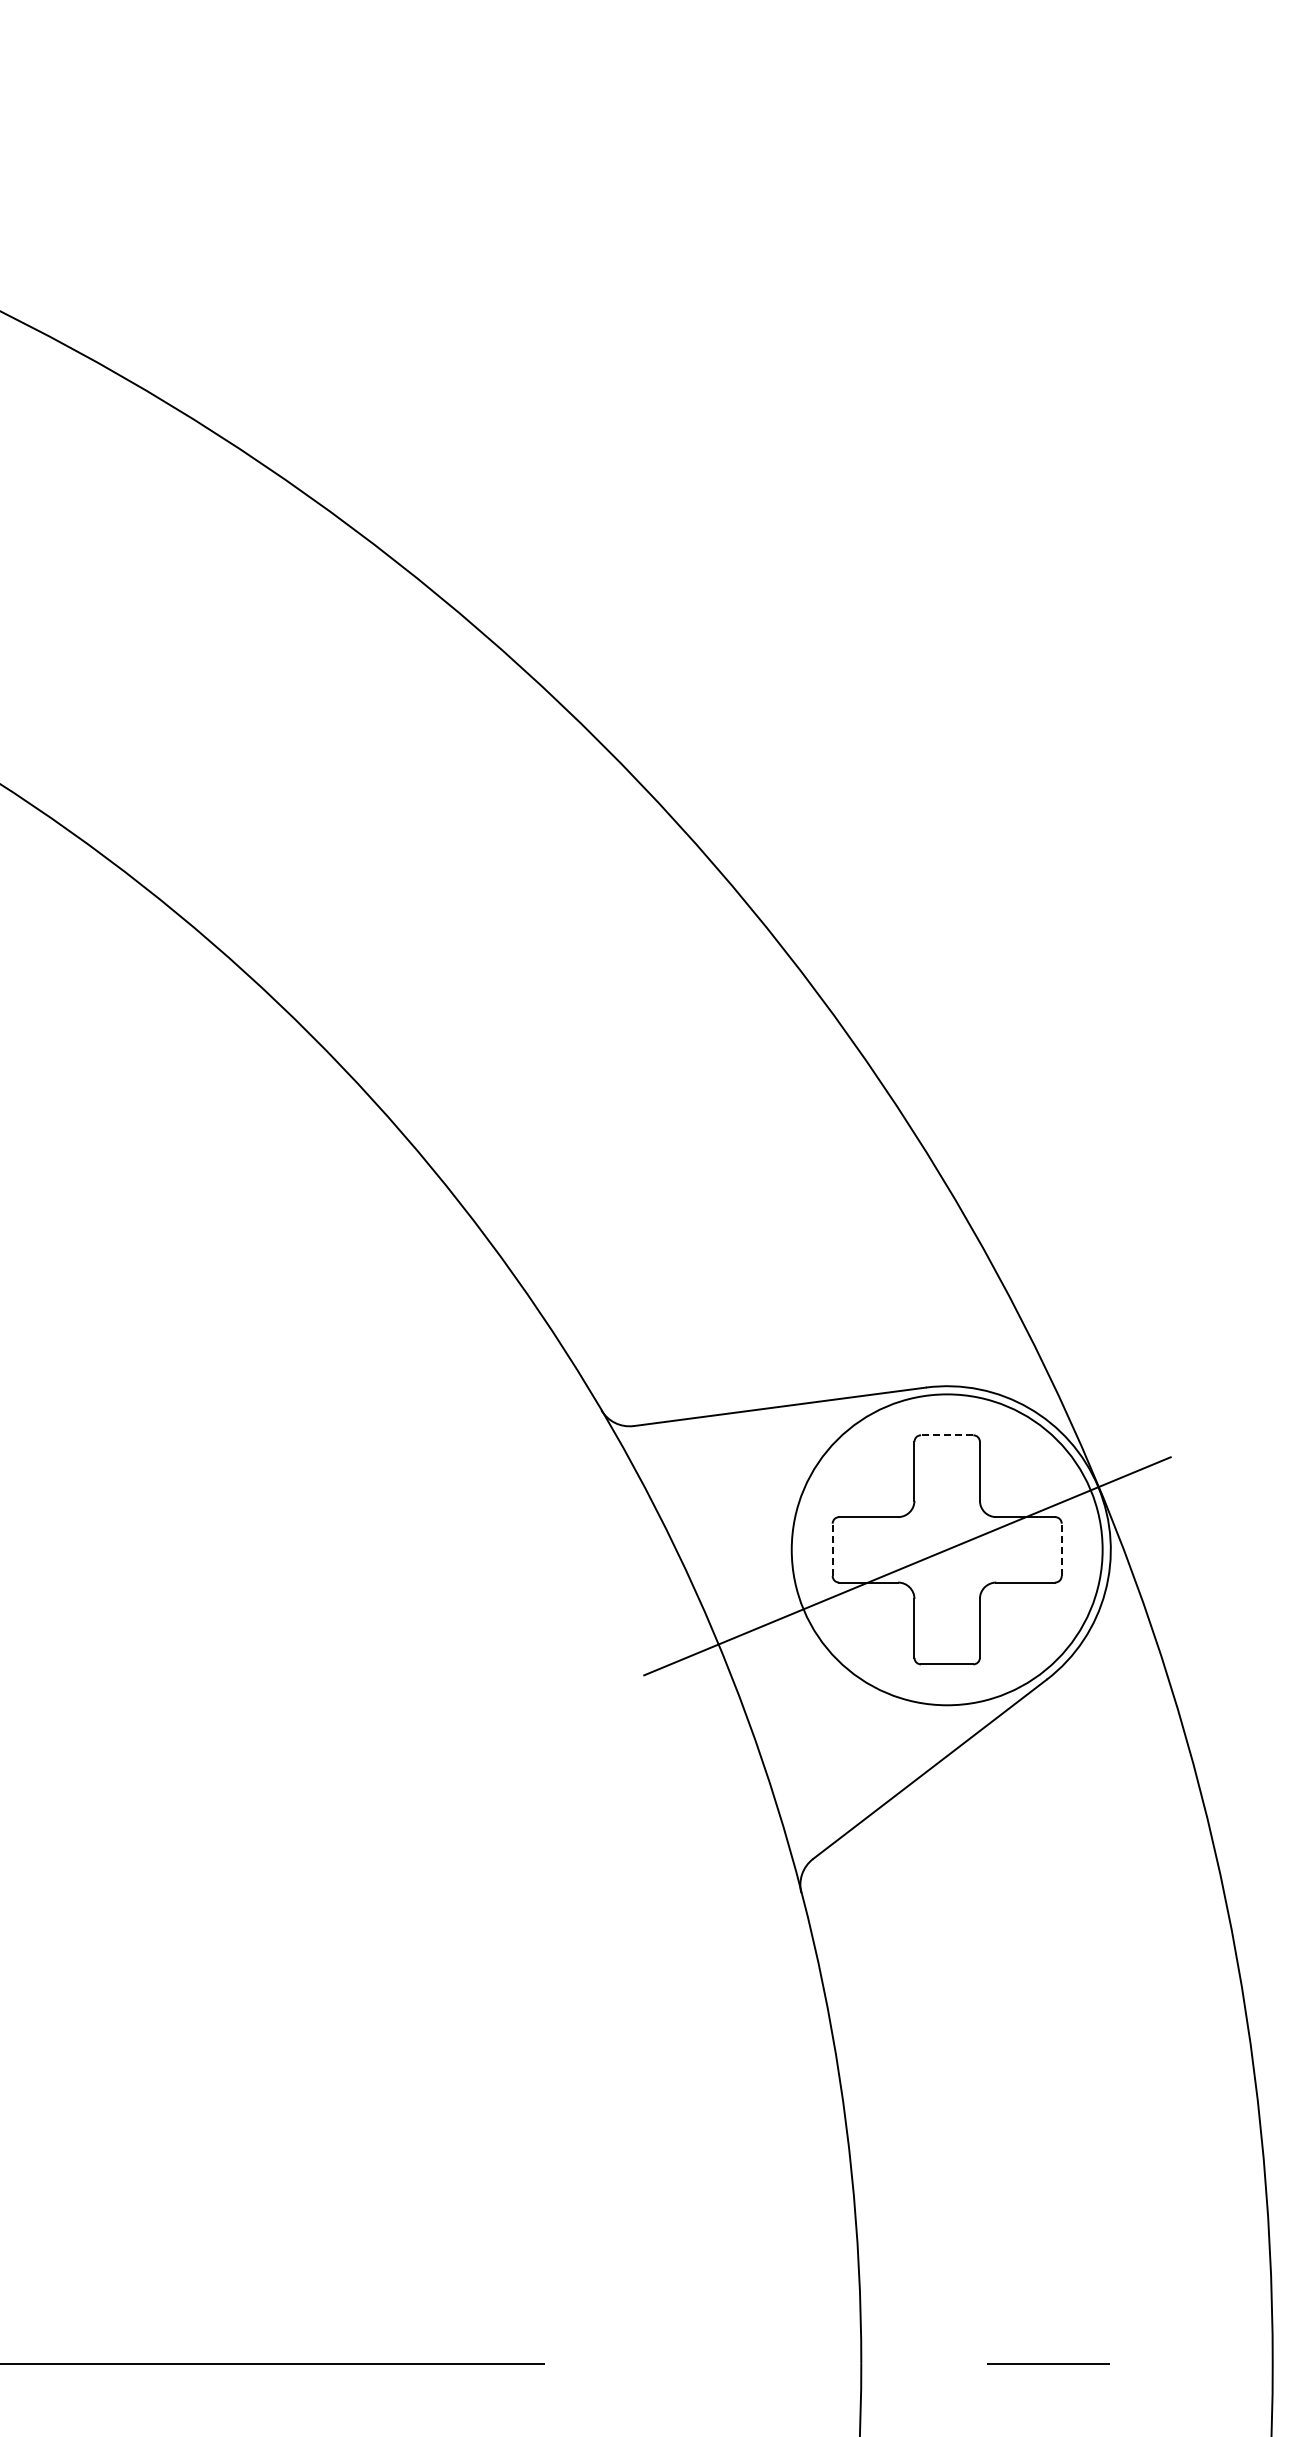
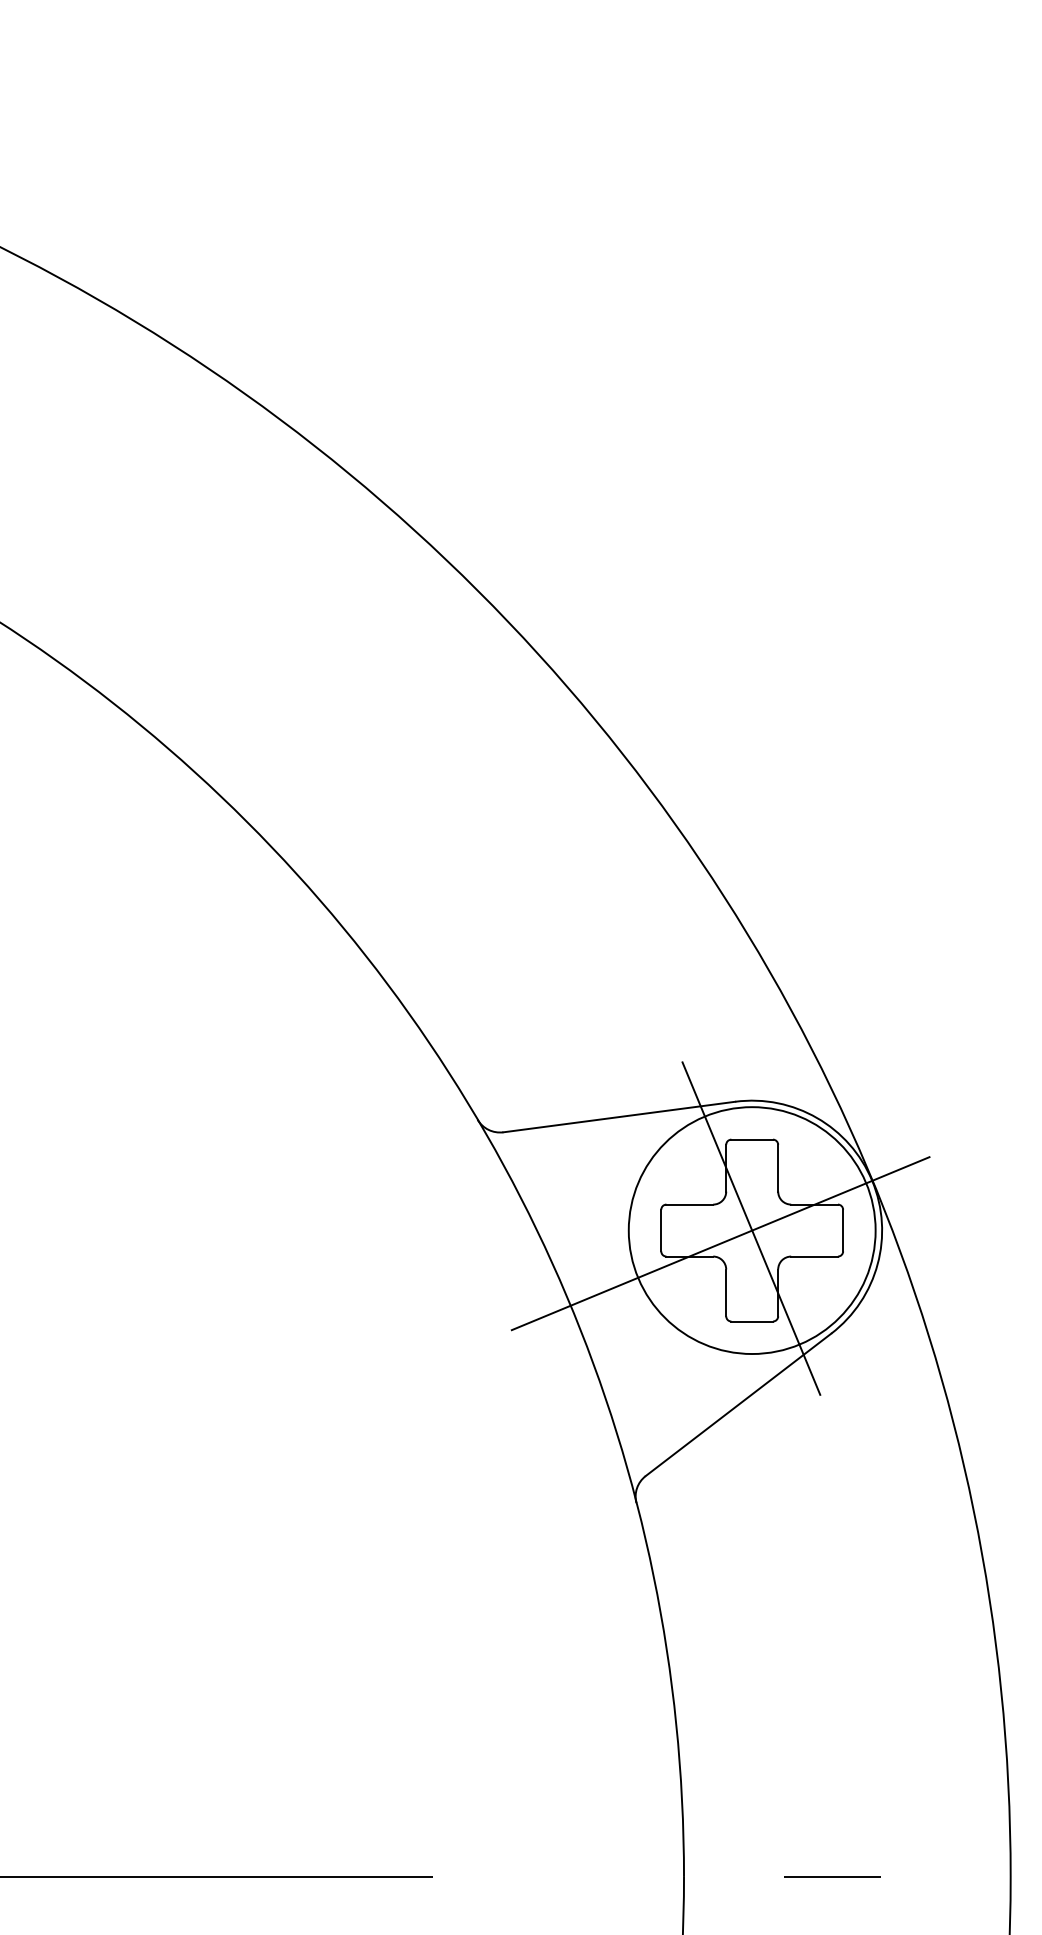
line: (946, 1435) -> (751, 1139), dashed -> solid
line: (945, 1546) -> (750, 1227), added
line: (832, 1549) -> (661, 1230), dashed -> solid
line: (1061, 1549) -> (842, 1230), dashed -> solid

